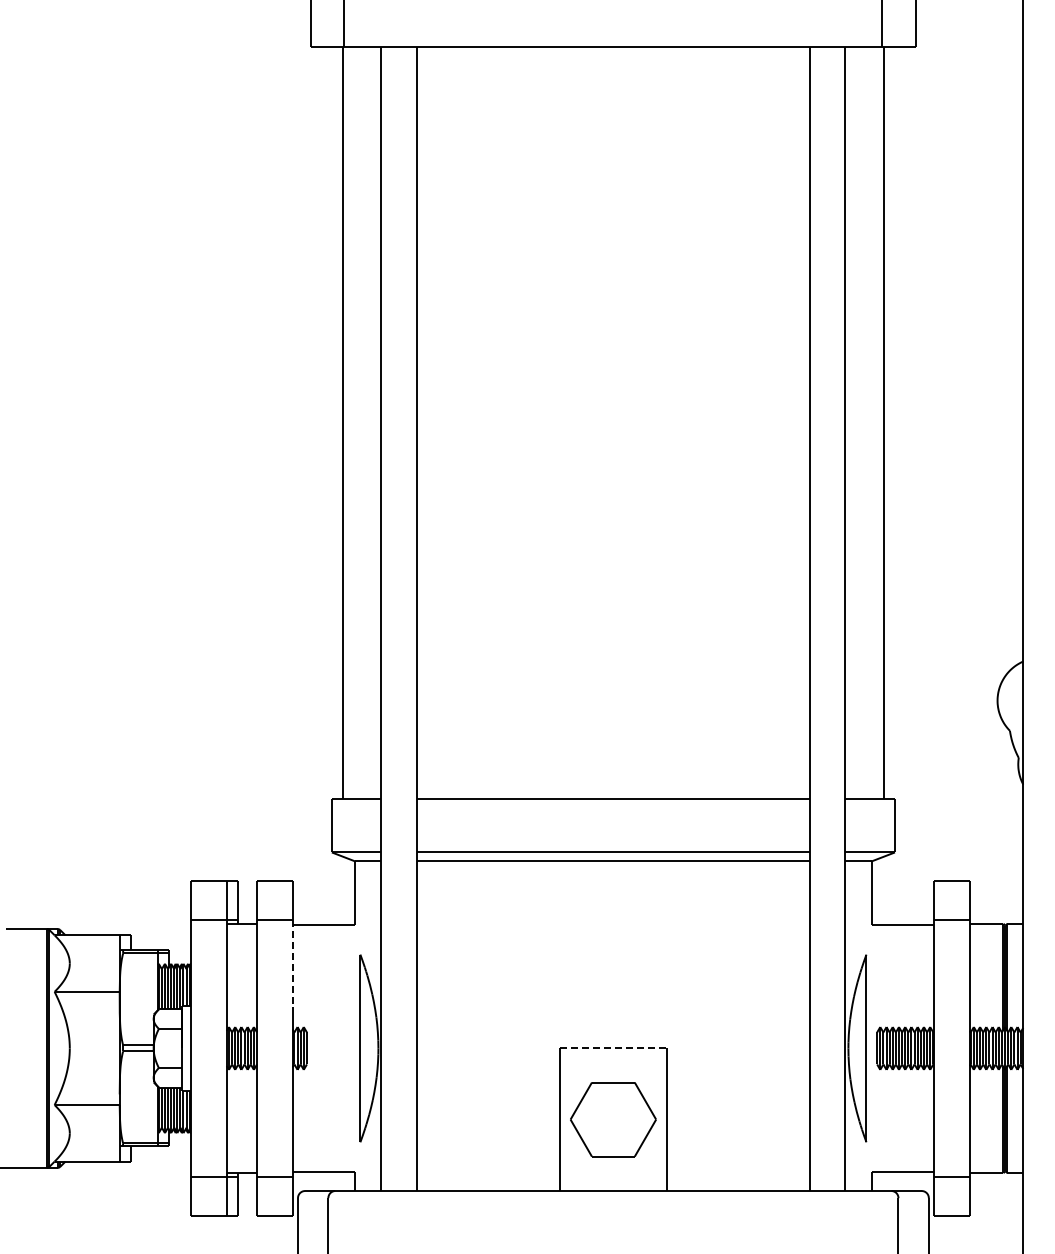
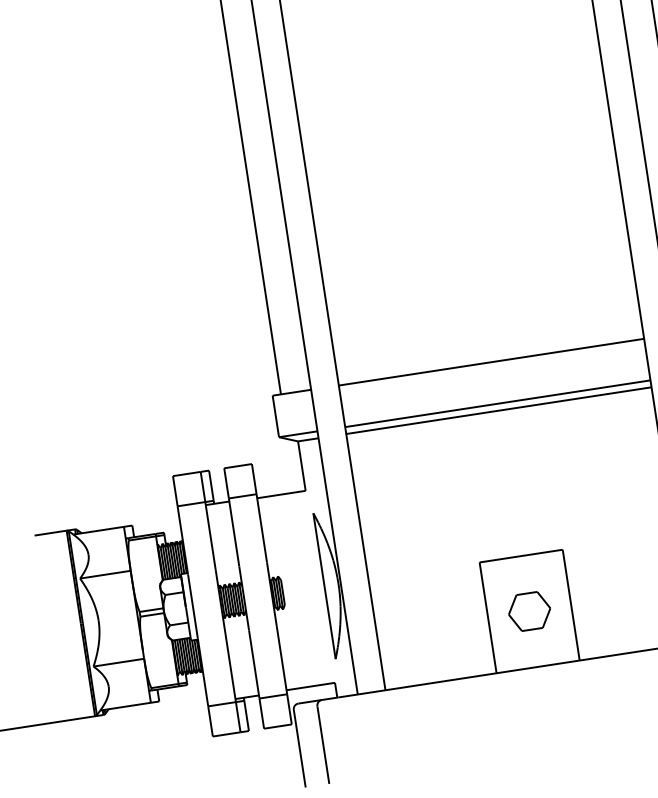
line: (292, 963) -> (261, 528), dashed -> solid
line: (613, 1048) -> (521, 556), dashed -> solid
part: (613, 1119) -> (529, 611), size x0.62

